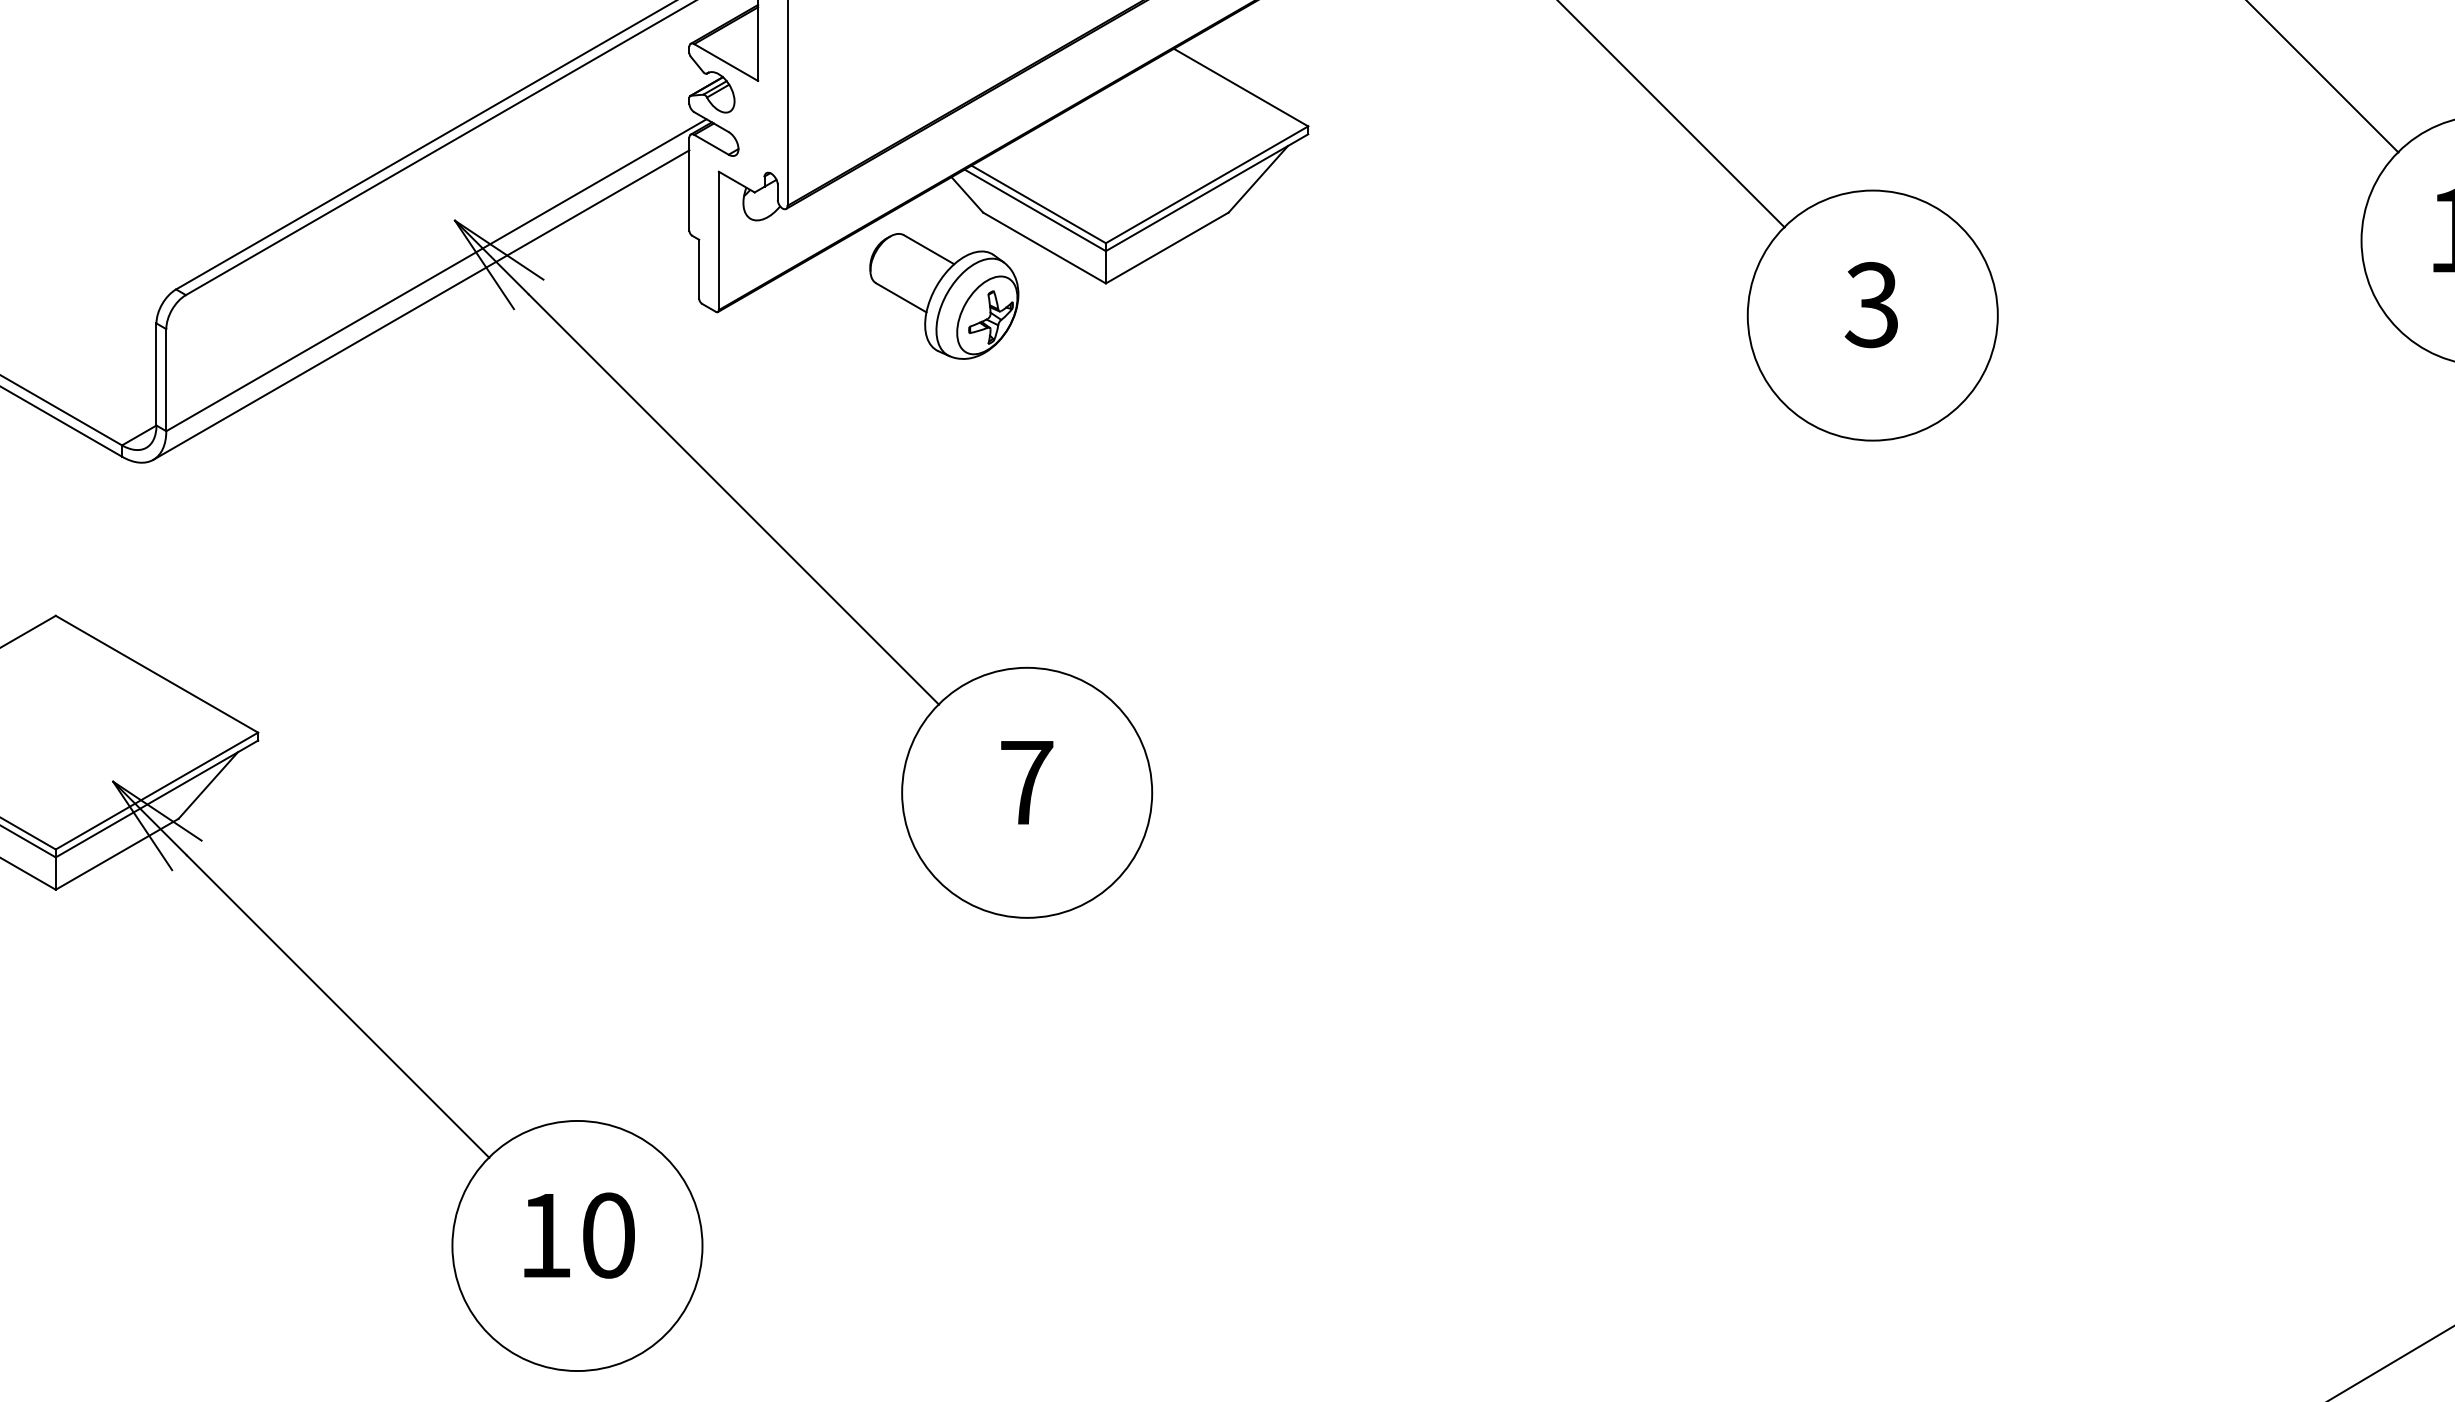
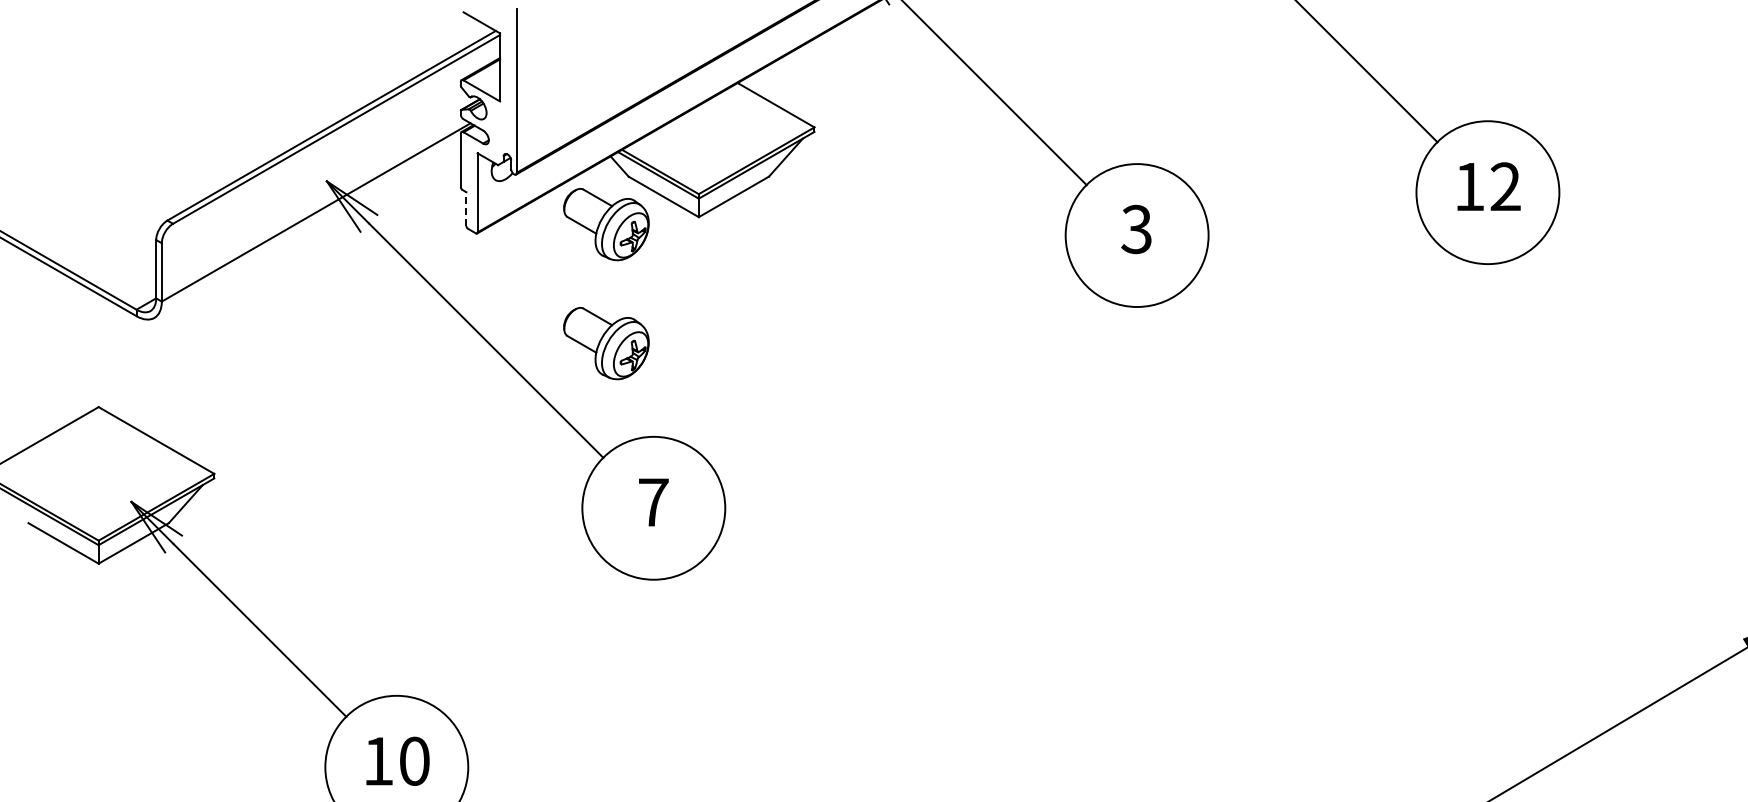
line: (699, 270) -> (466, 209), solid -> dashed
line: (421, 305) -> (307, 229), removed
part: (944, 504) -> (606, 343), added

